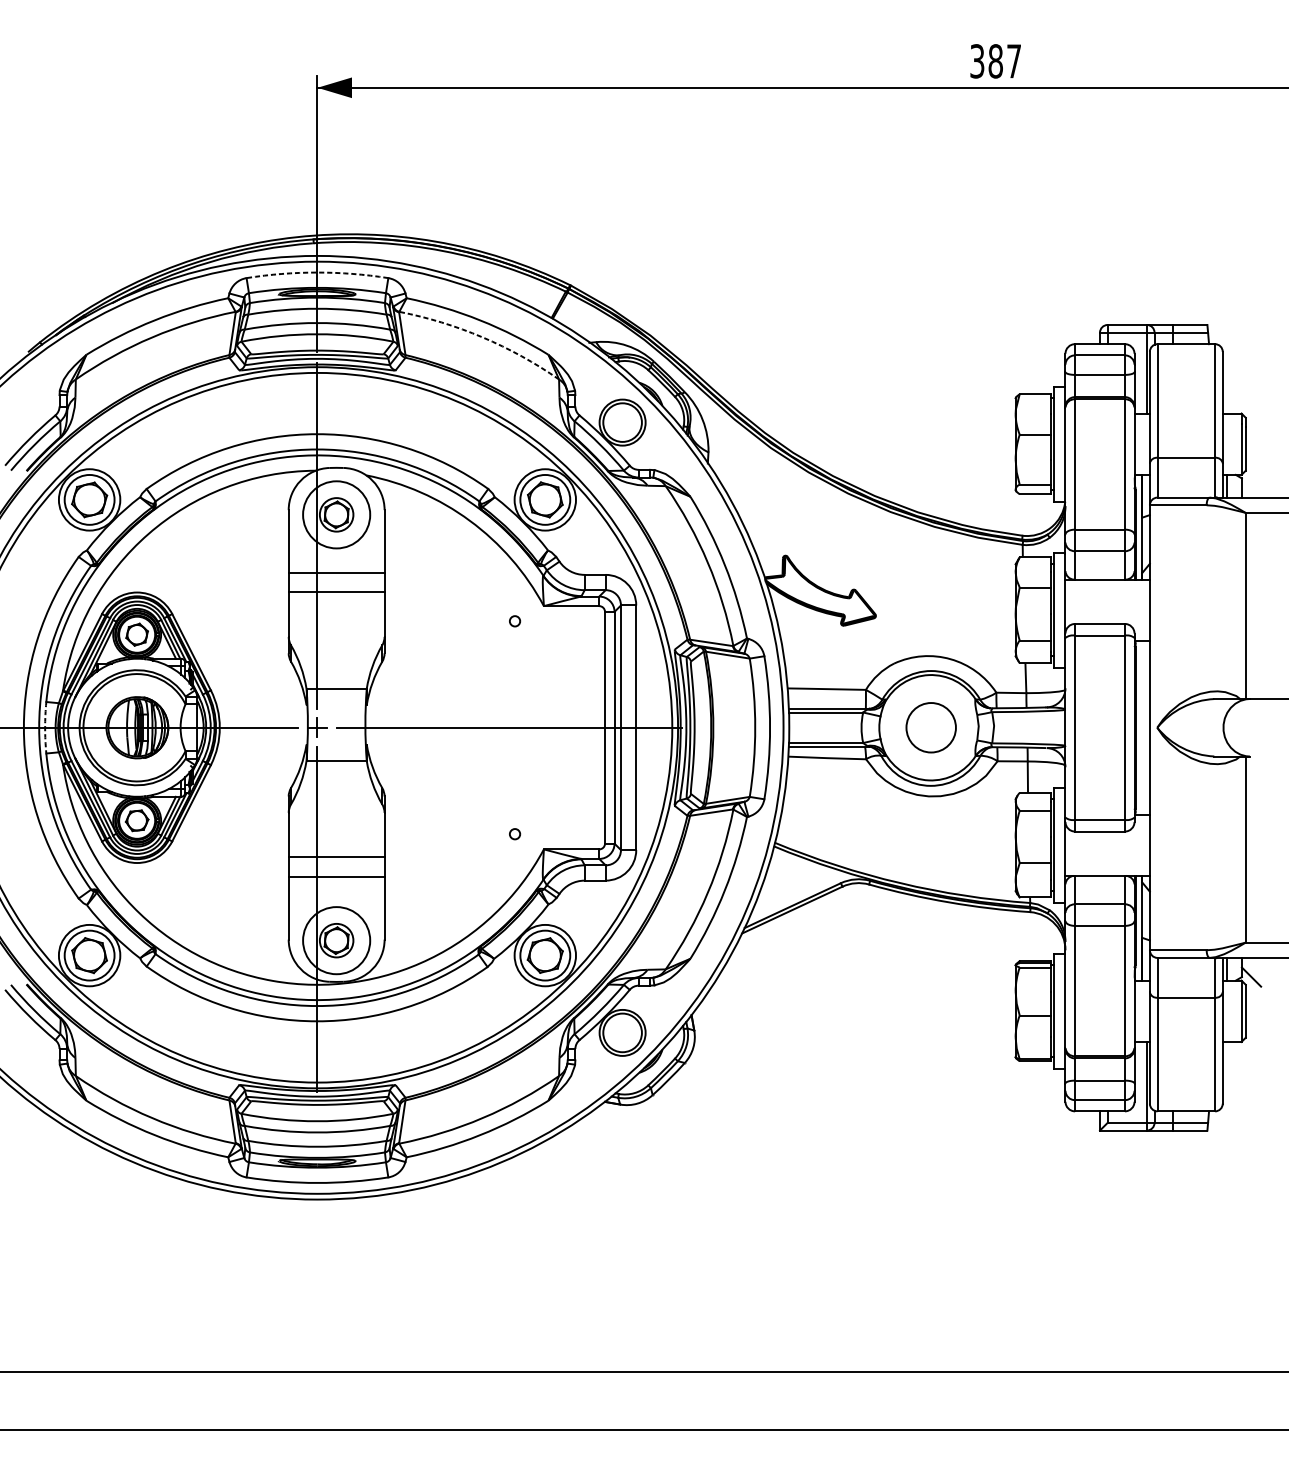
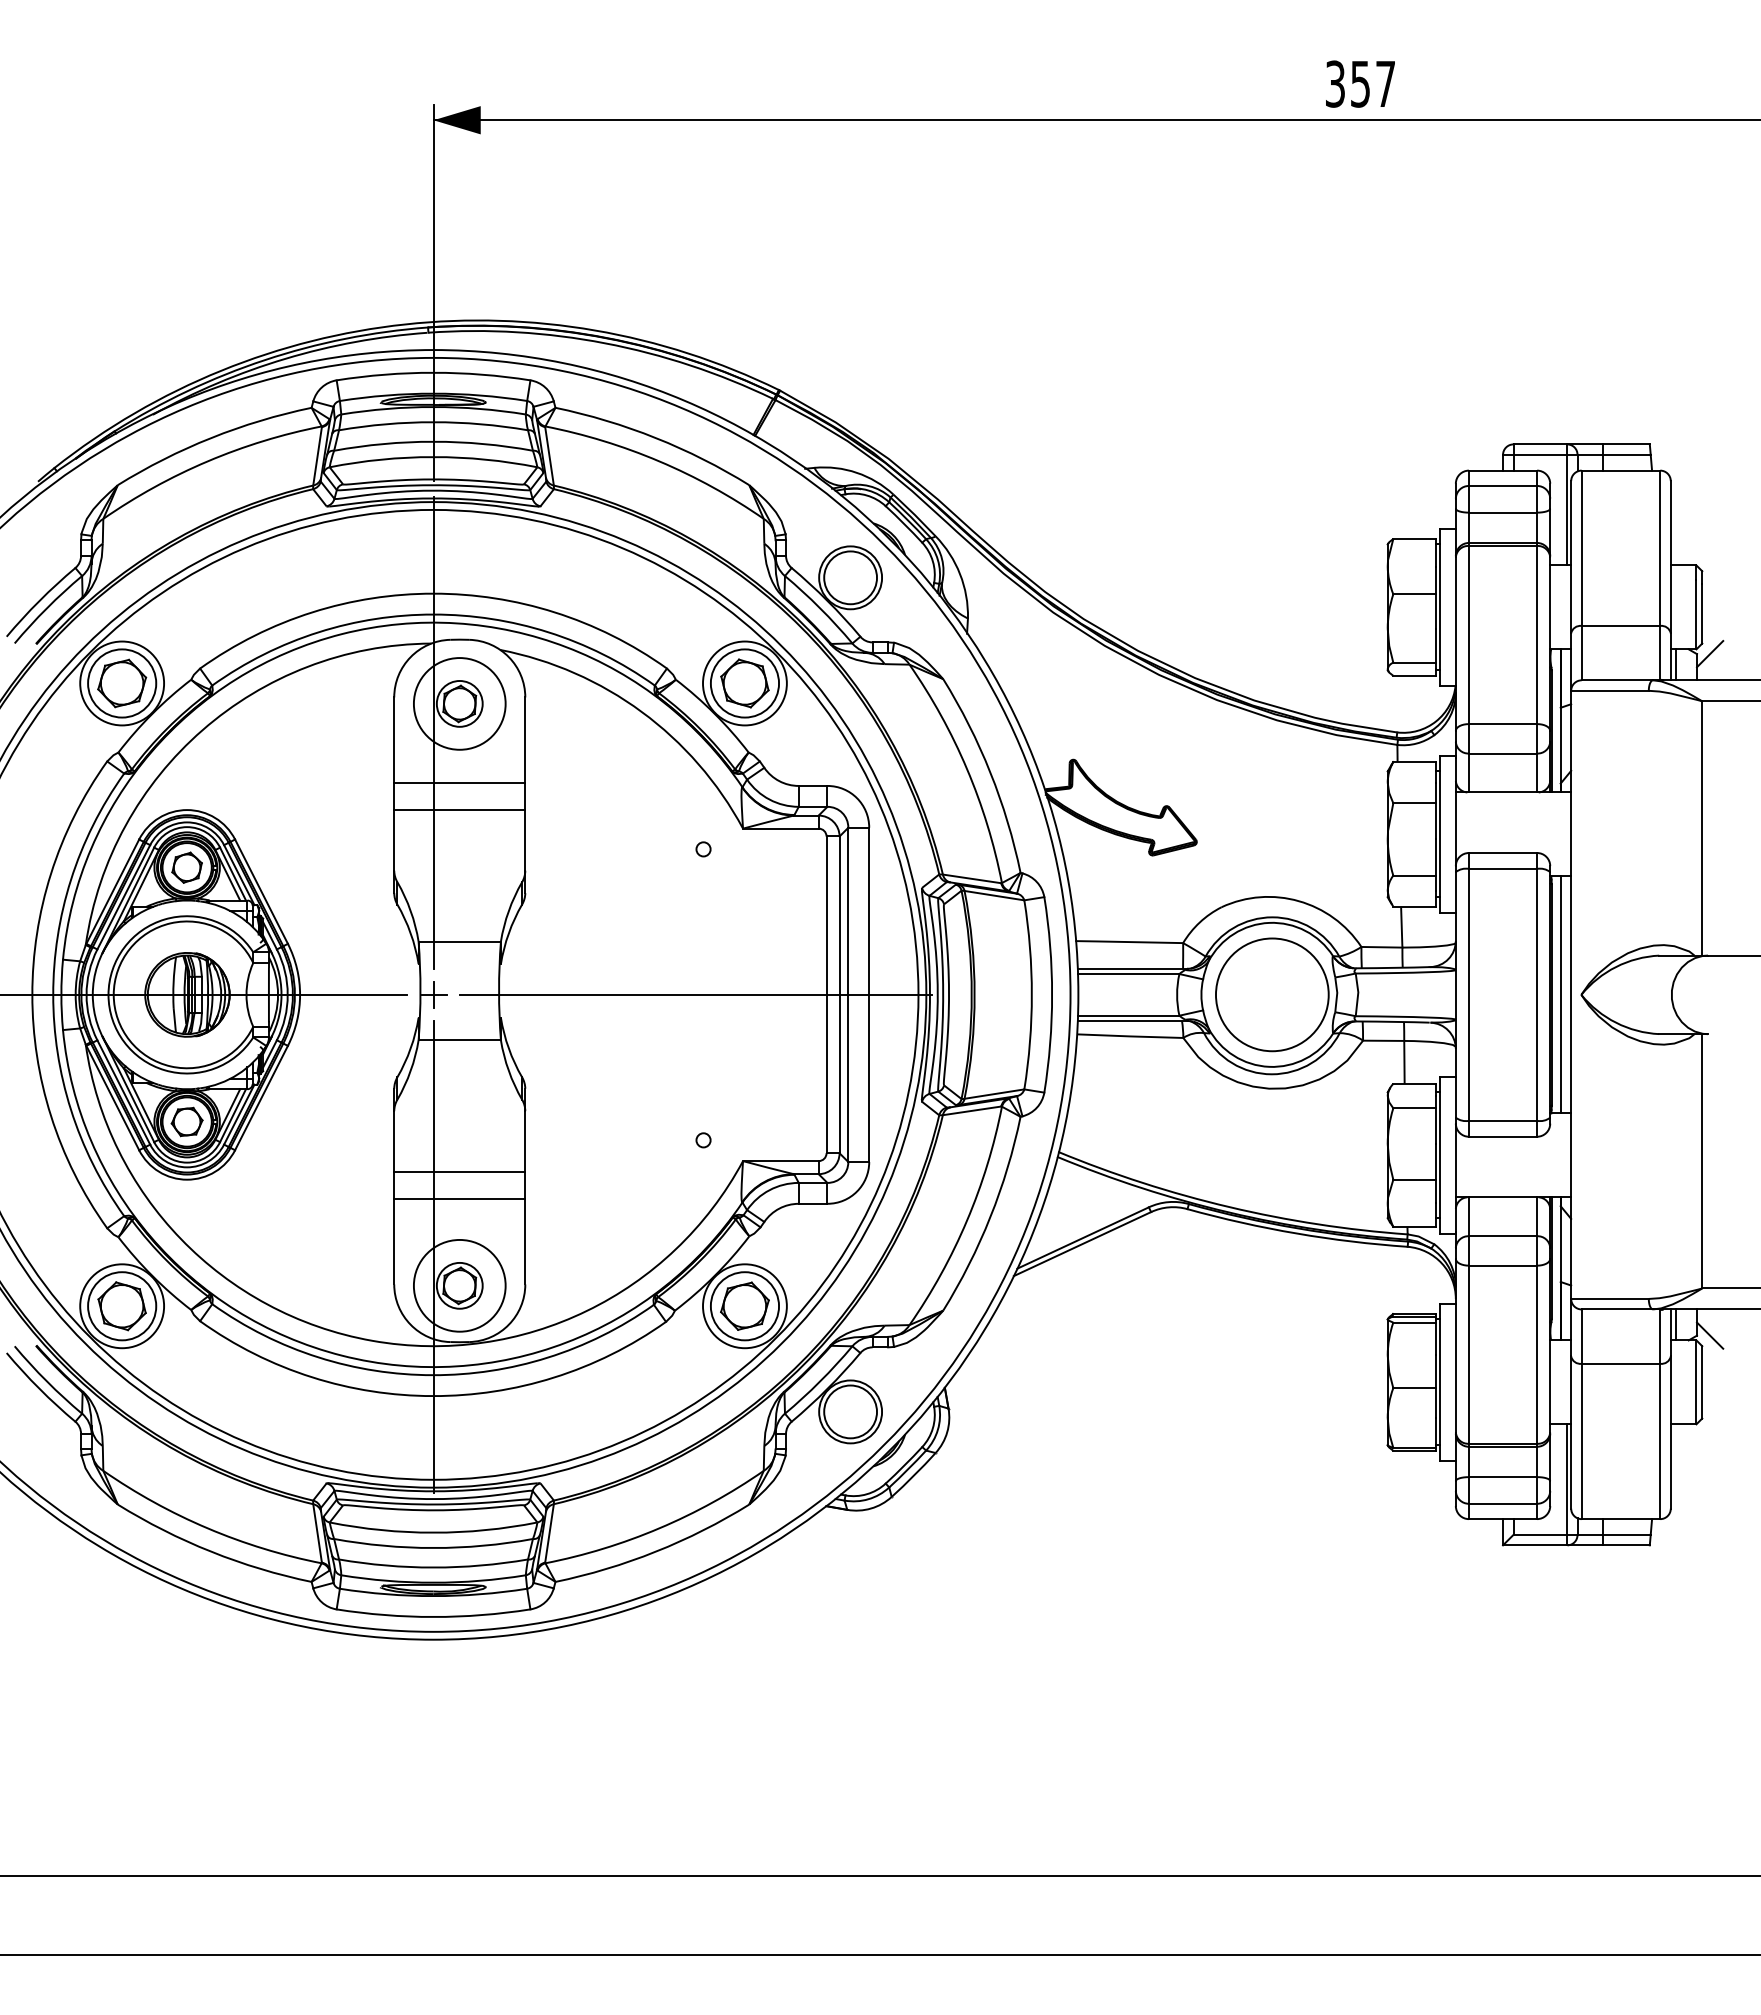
text: (995, 60) -> (1360, 83), 387 -> 357
arc: (317, 272) -> (433, 372), dashed -> solid
arc: (482, 337) -> (659, 461), dashed -> solid
line: (1251, 478) -> (1710, 654), added
arc: (45, 727) -> (61, 994), dashed -> solid
circle: (930, 727) -> (1271, 994), size x1.67
line: (1142, 727) -> (1560, 994), added

